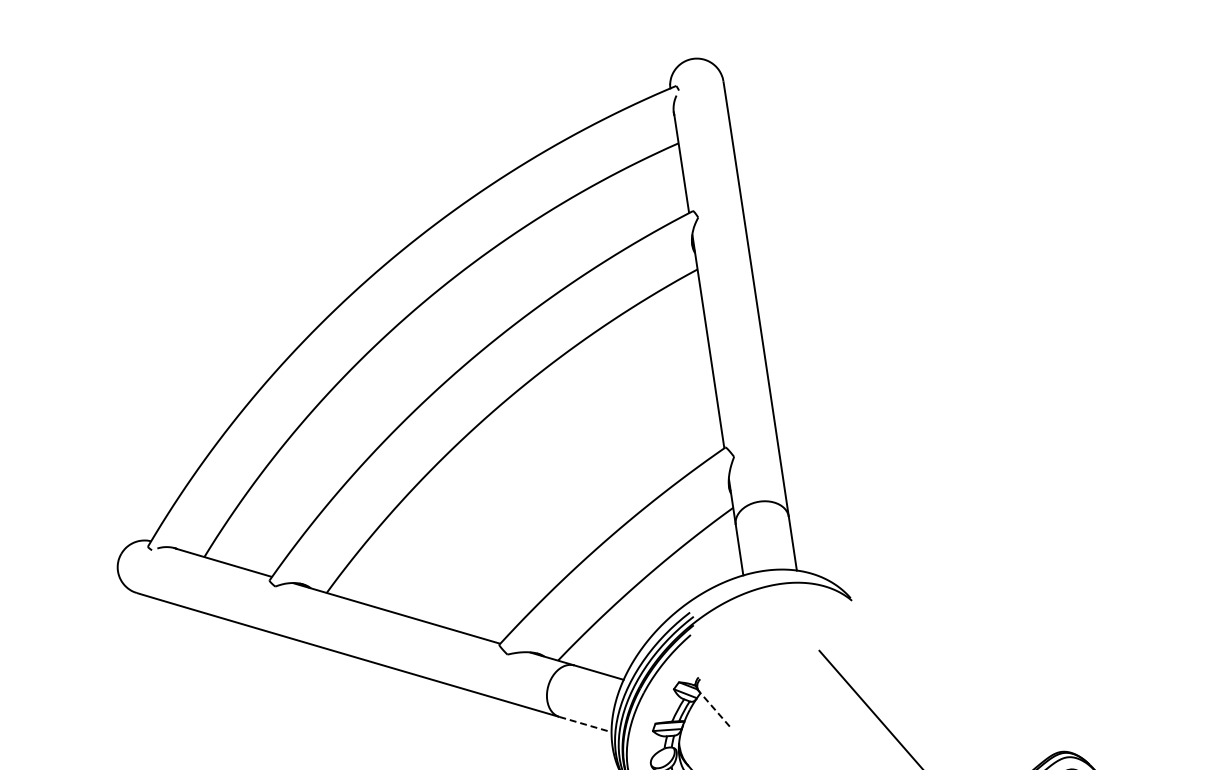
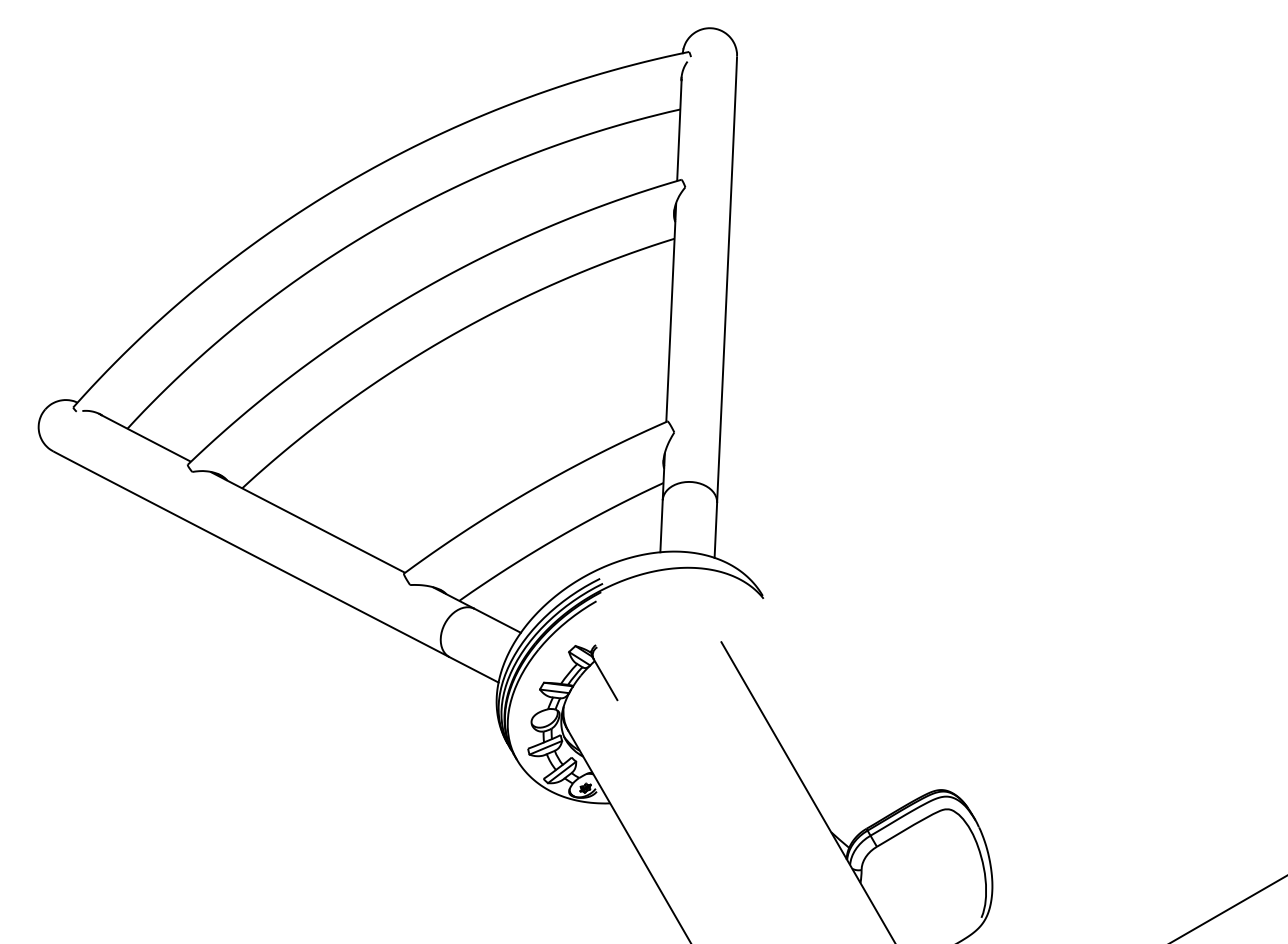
line: (714, 708) -> (605, 679), dashed -> solid
line: (585, 724) -> (474, 669), dashed -> solid

